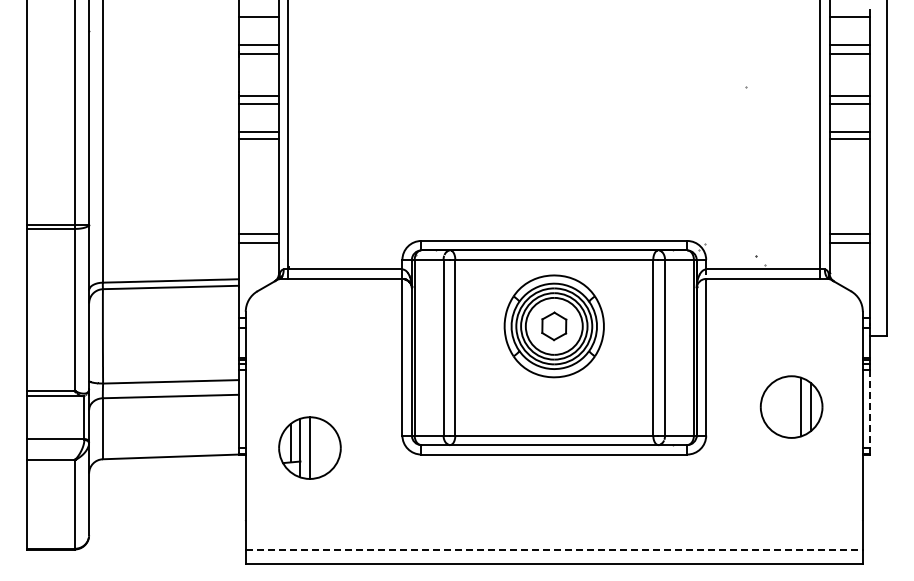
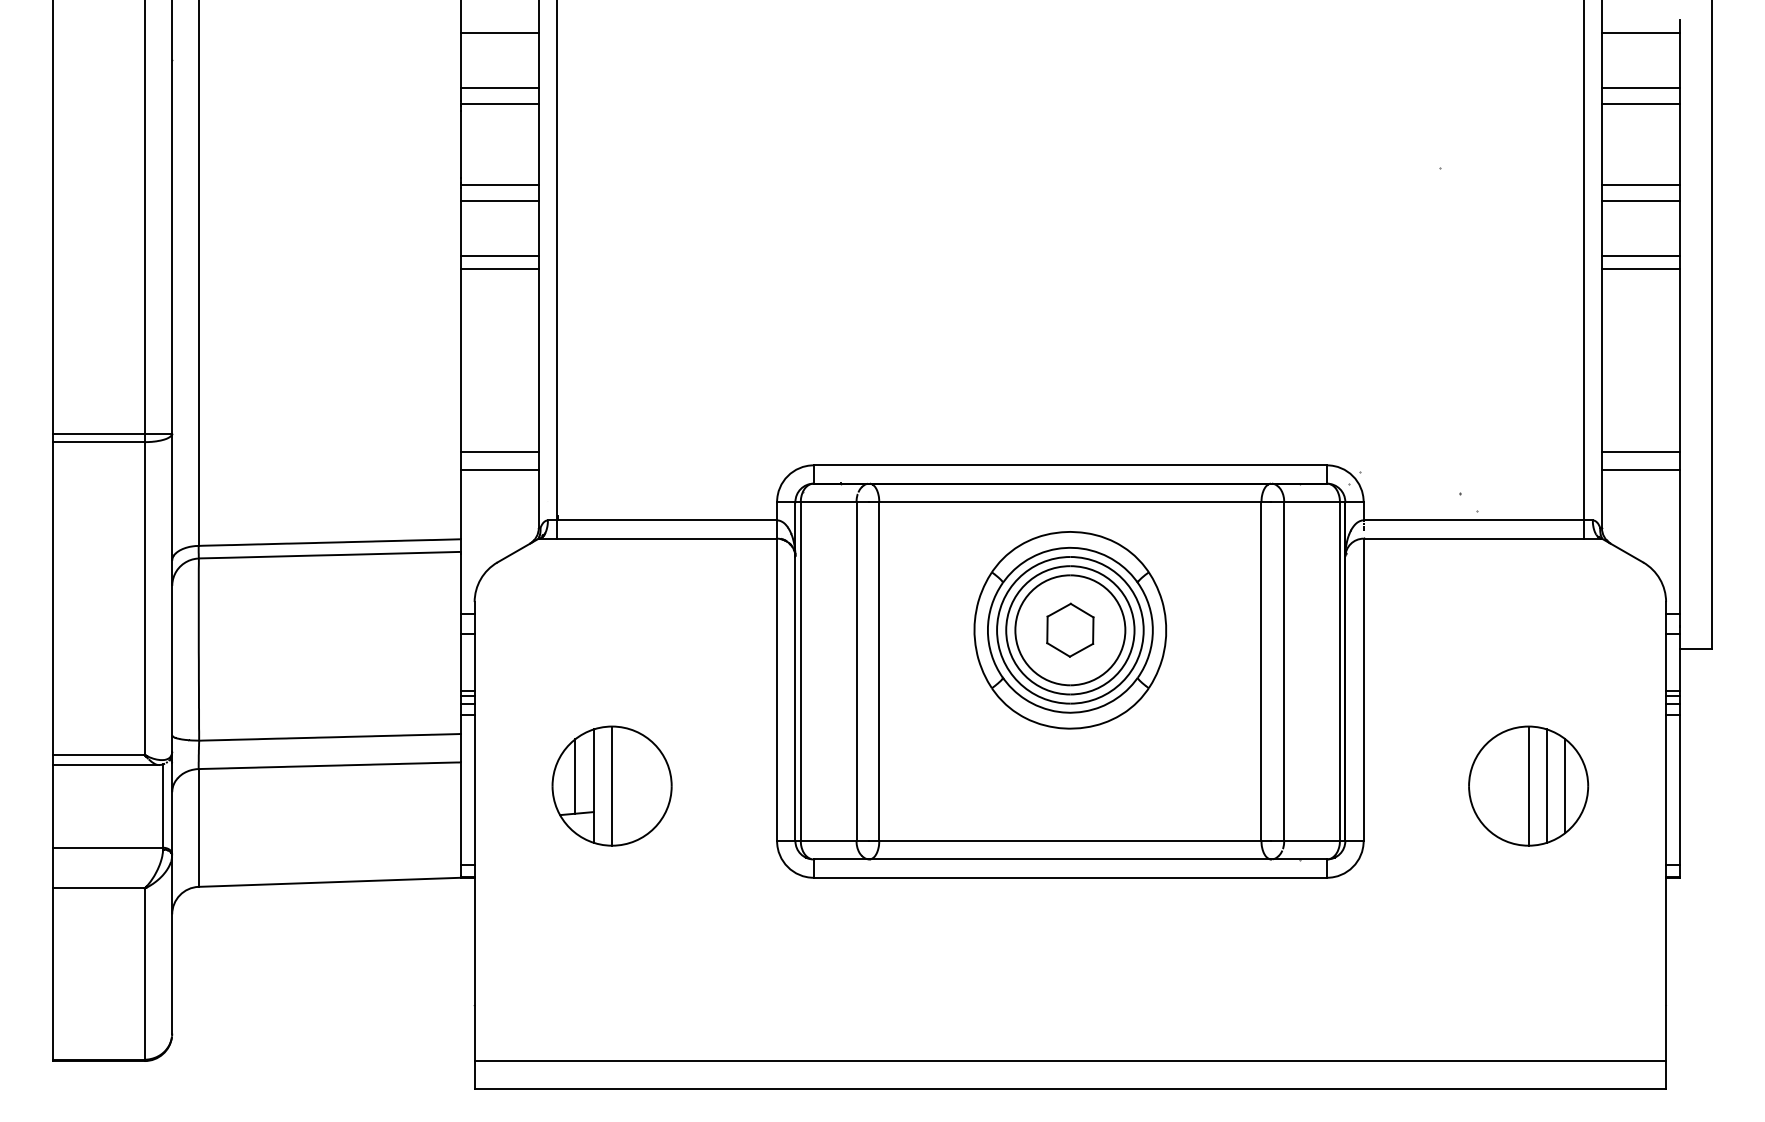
line: (791, 406) -> (1528, 784), added
line: (869, 409) -> (1678, 790), dashed -> solid
part: (309, 447) -> (611, 784), moved
line: (554, 549) -> (1070, 1061), dashed -> solid

